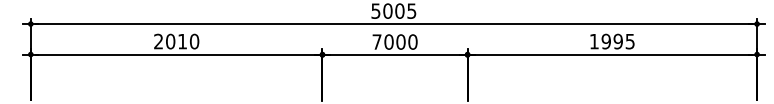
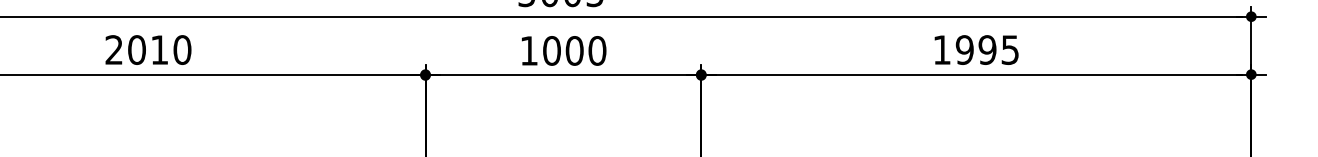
text: (376, 41) -> (528, 49), 7000 -> 1000

